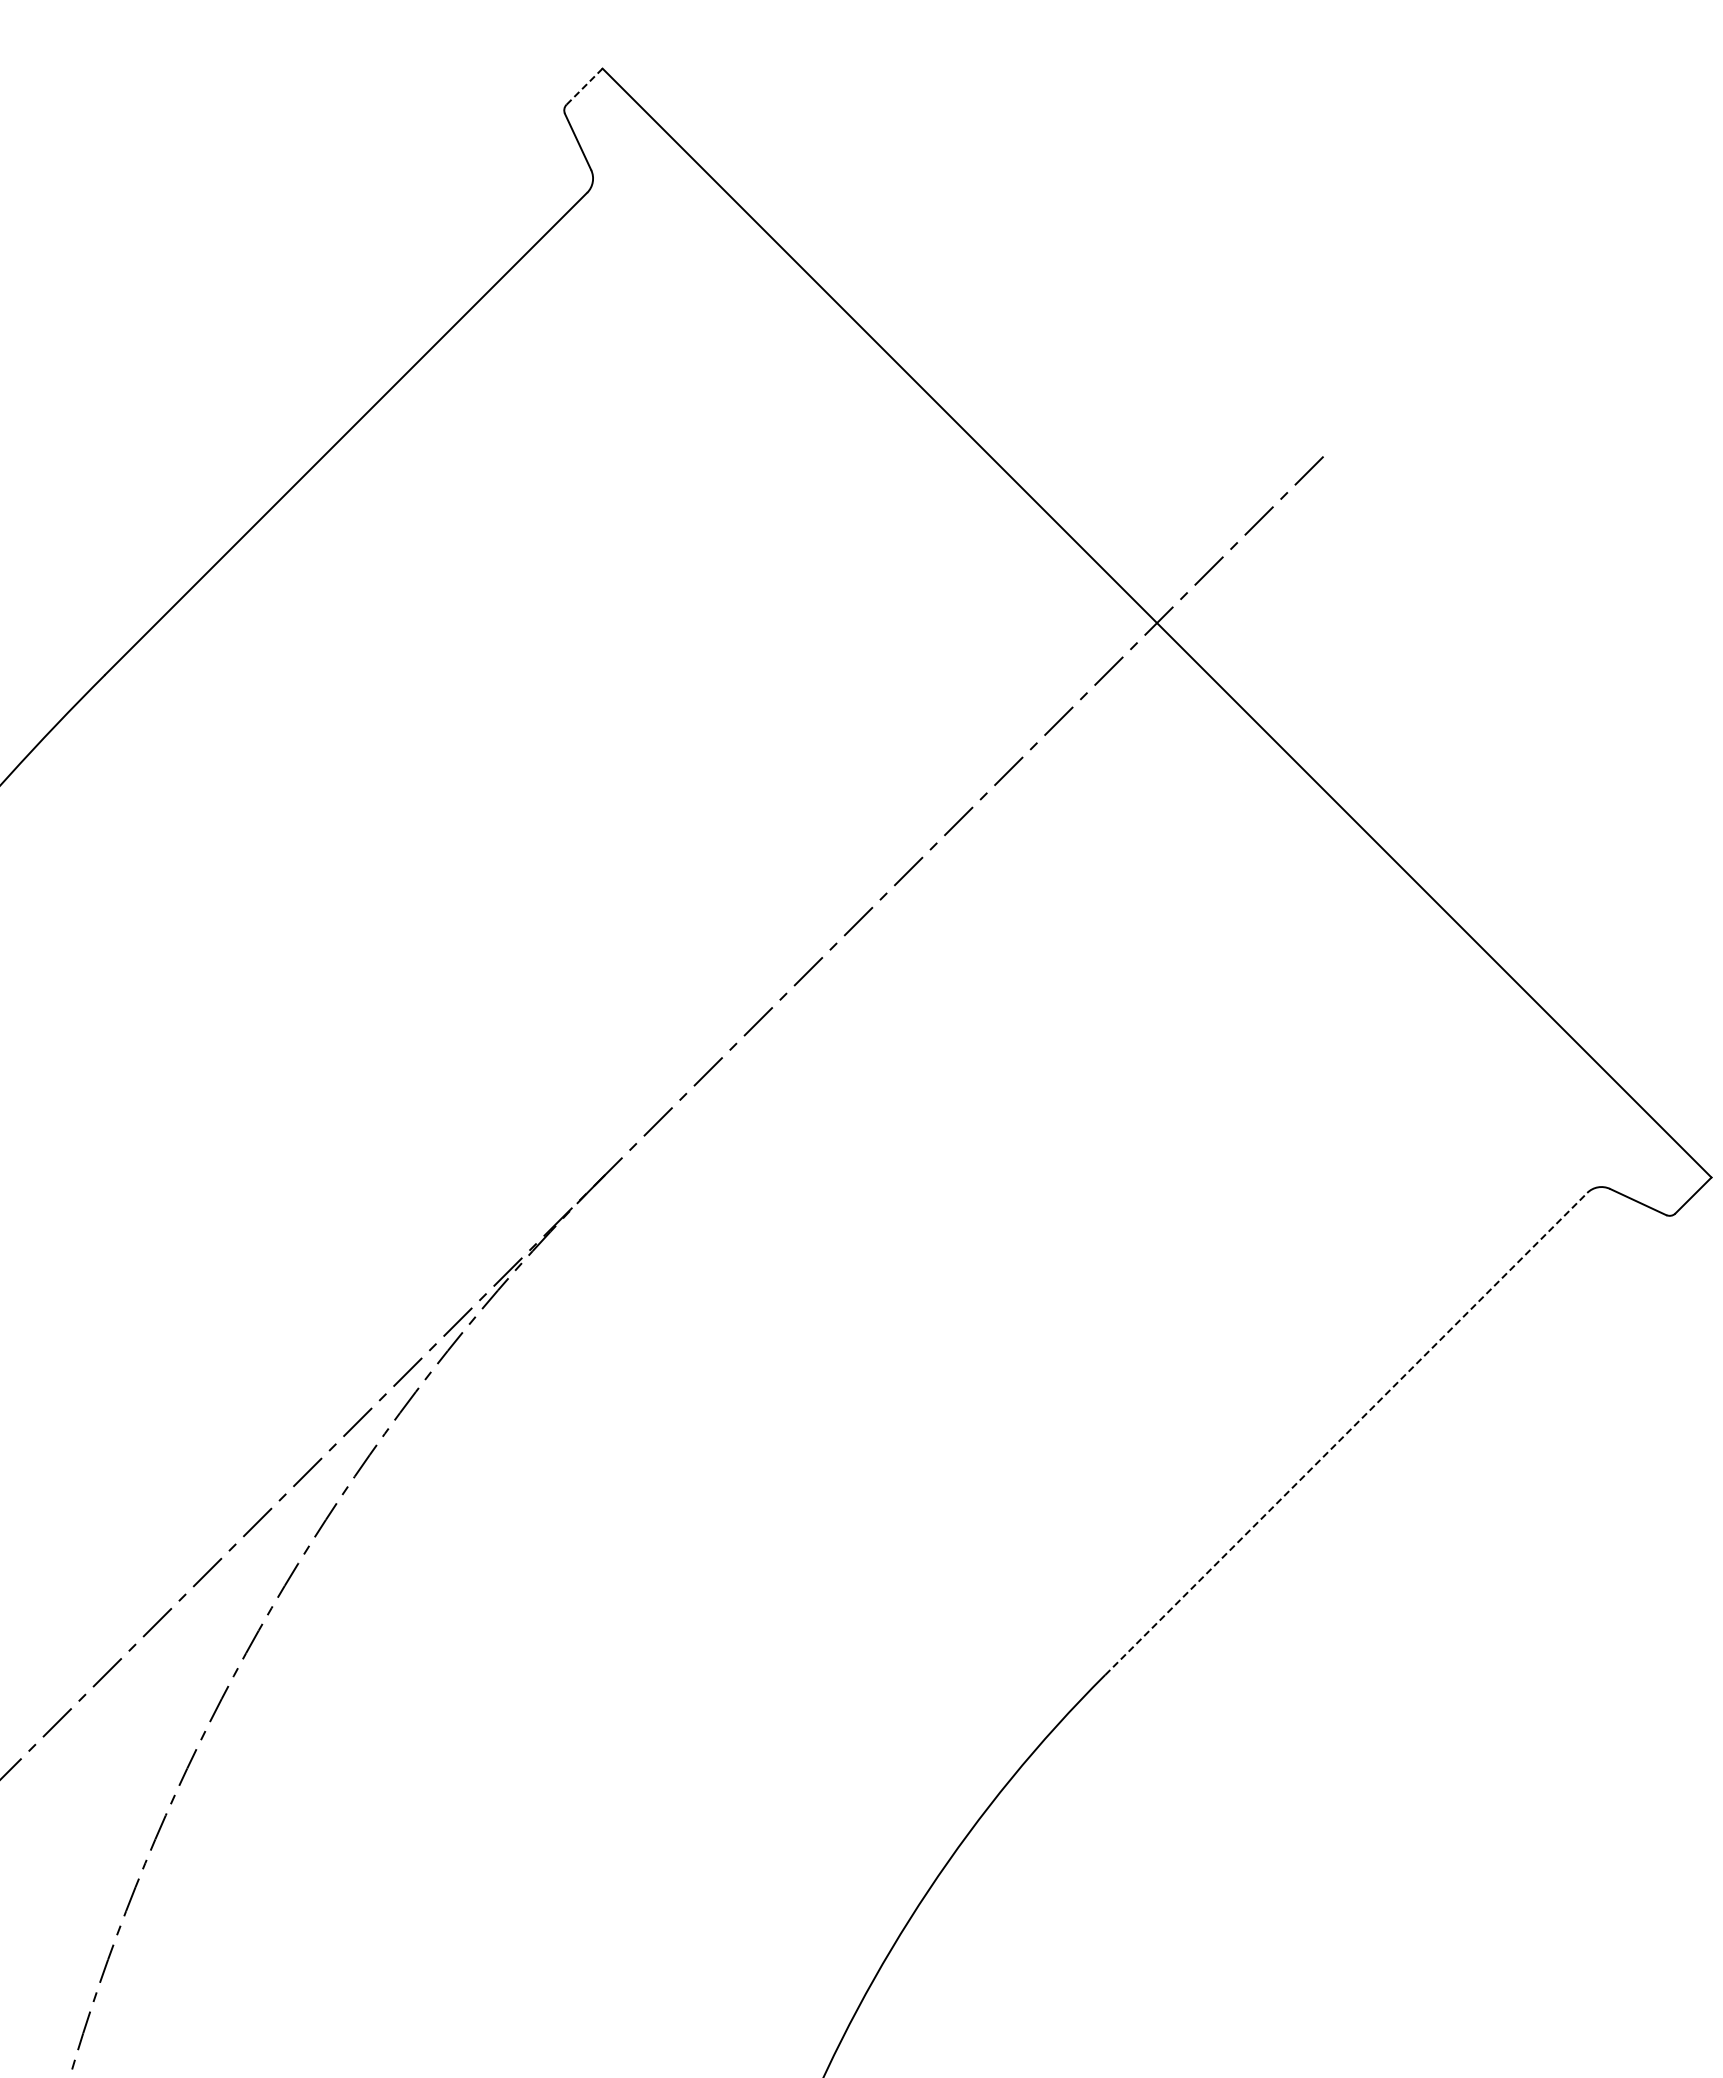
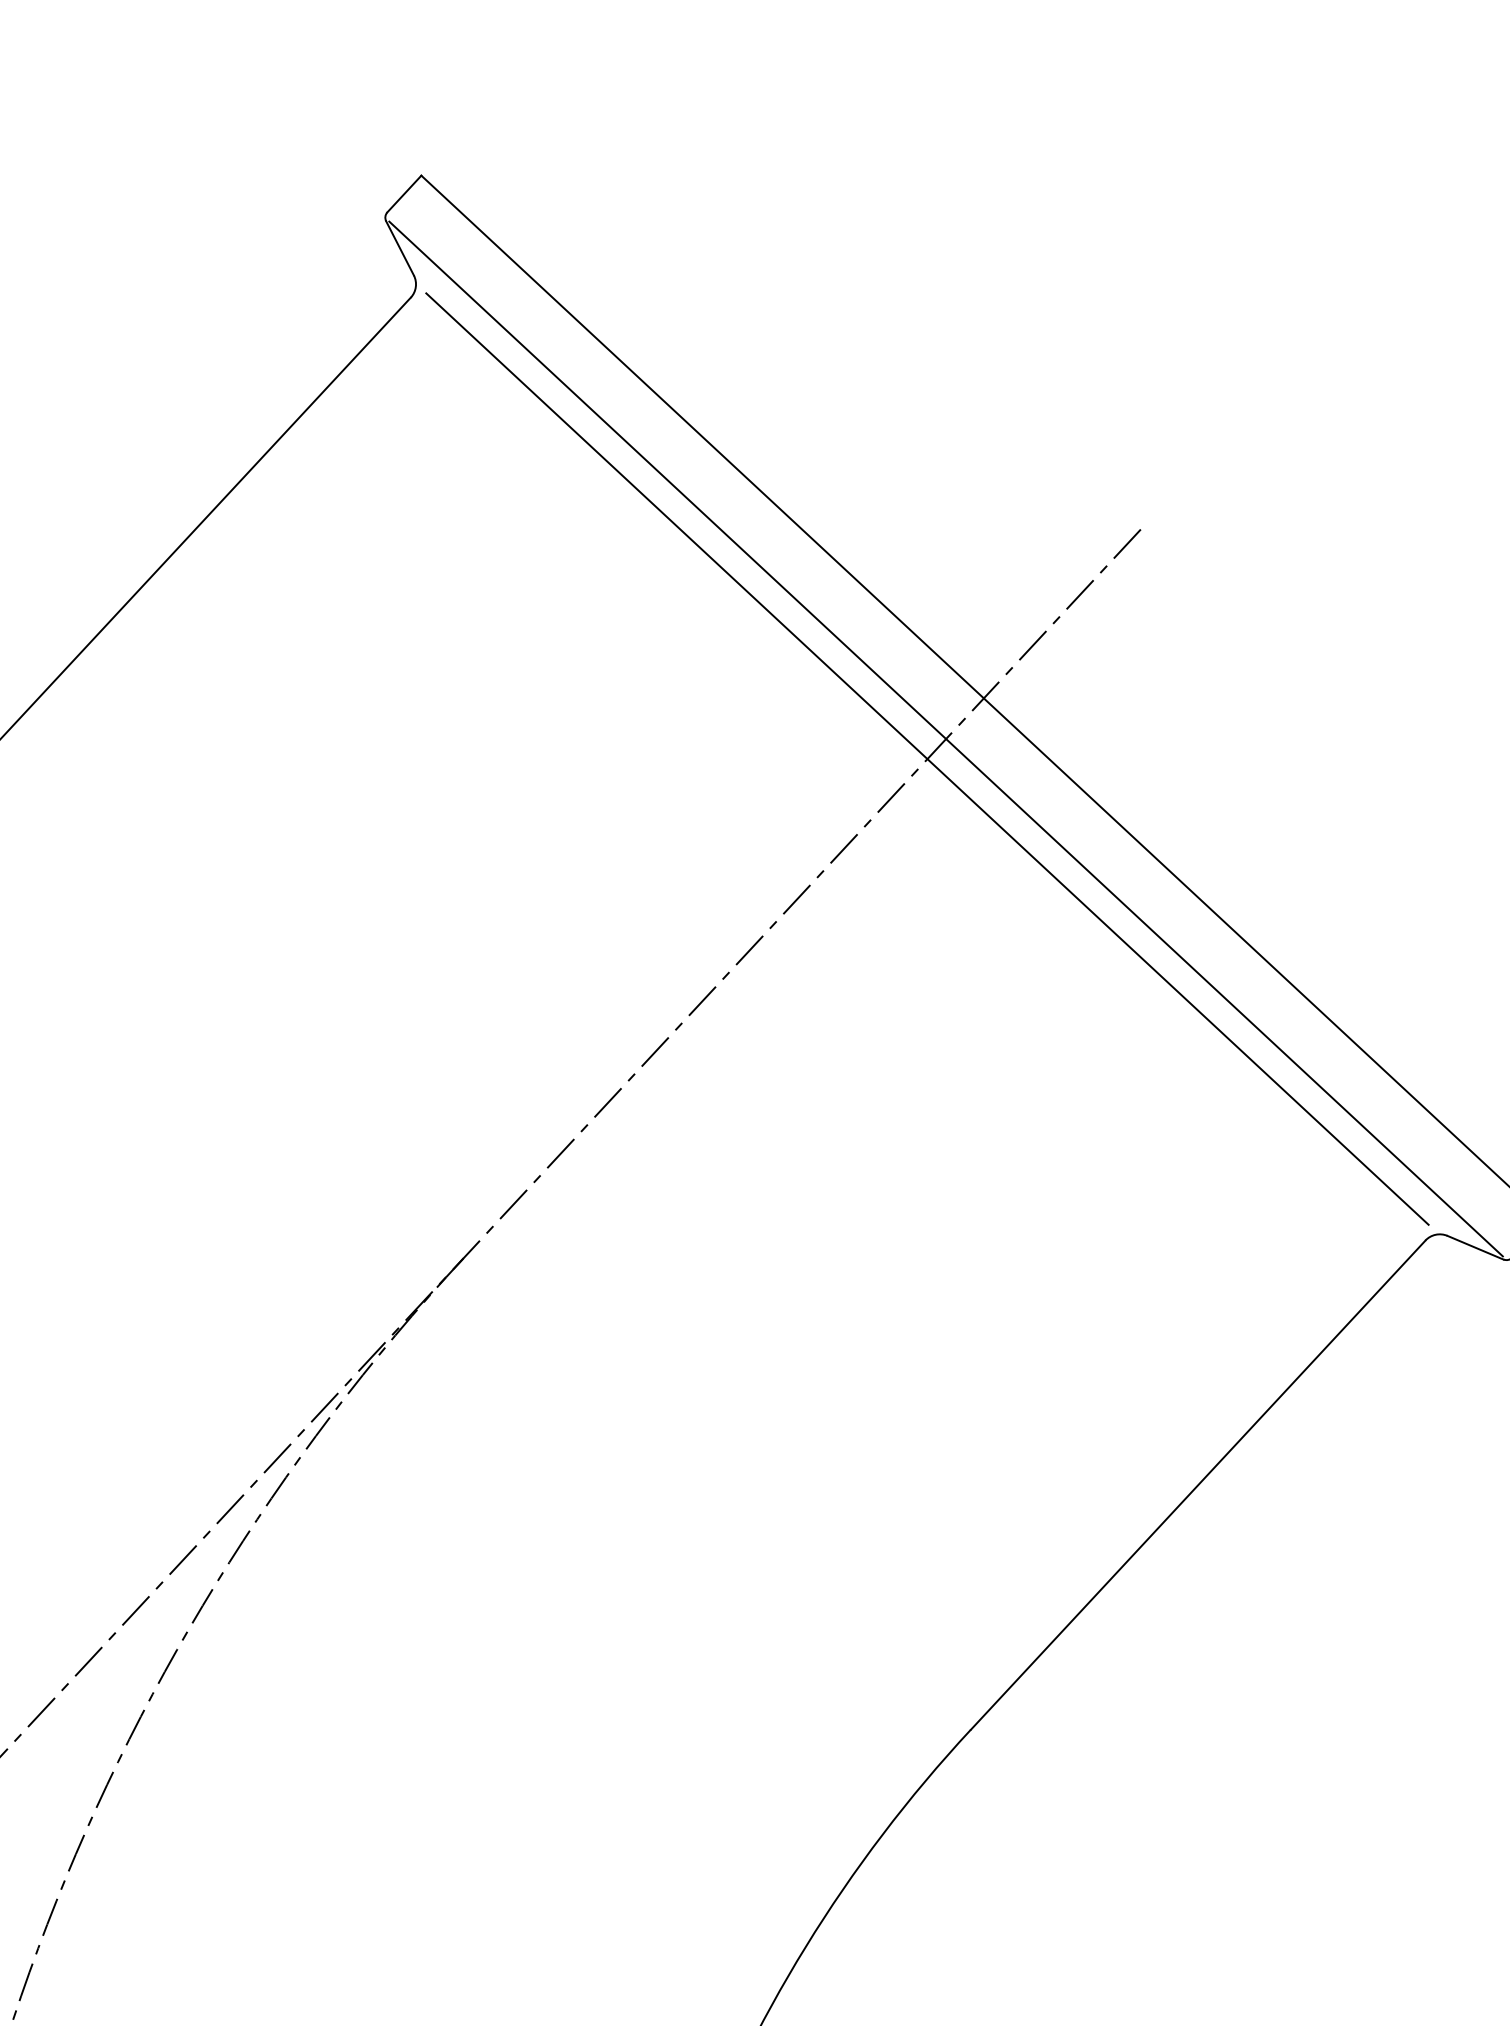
line: (584, 86) -> (404, 193), dashed -> solid
line: (1116, 662) -> (945, 738), added
line: (1097, 682) -> (927, 758), added
line: (1346, 1434) -> (1198, 1485), dashed -> solid

